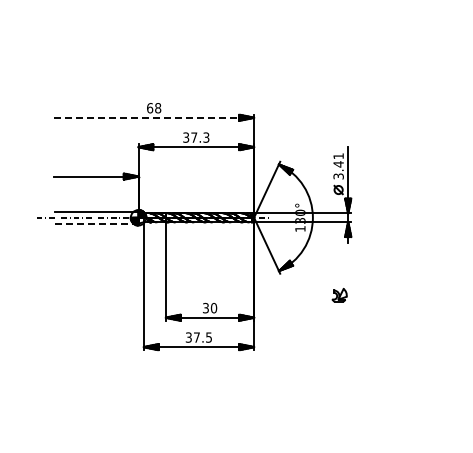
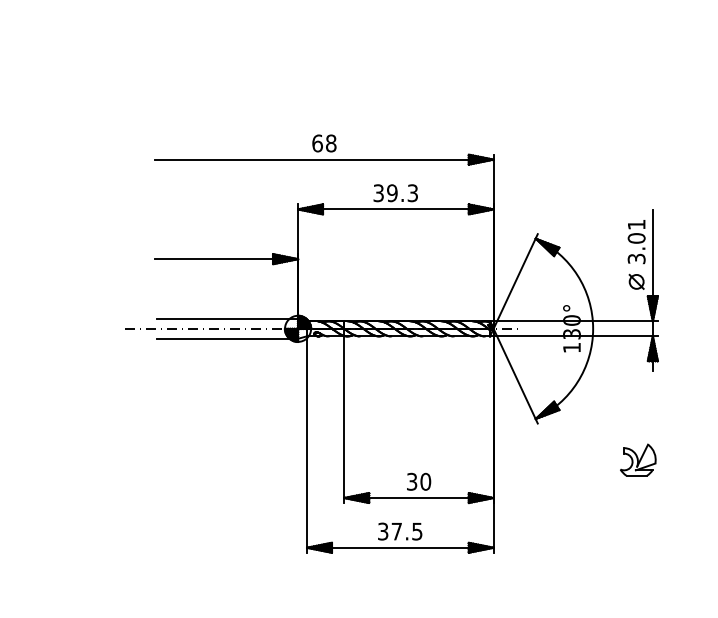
line: (154, 117) -> (325, 159), dashed -> solid
text: (194, 137) -> (392, 193), 37.3 -> 39.3
text: (338, 164) -> (636, 238), 3.41 -> 3.01
line: (96, 223) -> (226, 338), dashed -> solid
part: (339, 295) -> (638, 460), size x1.43

